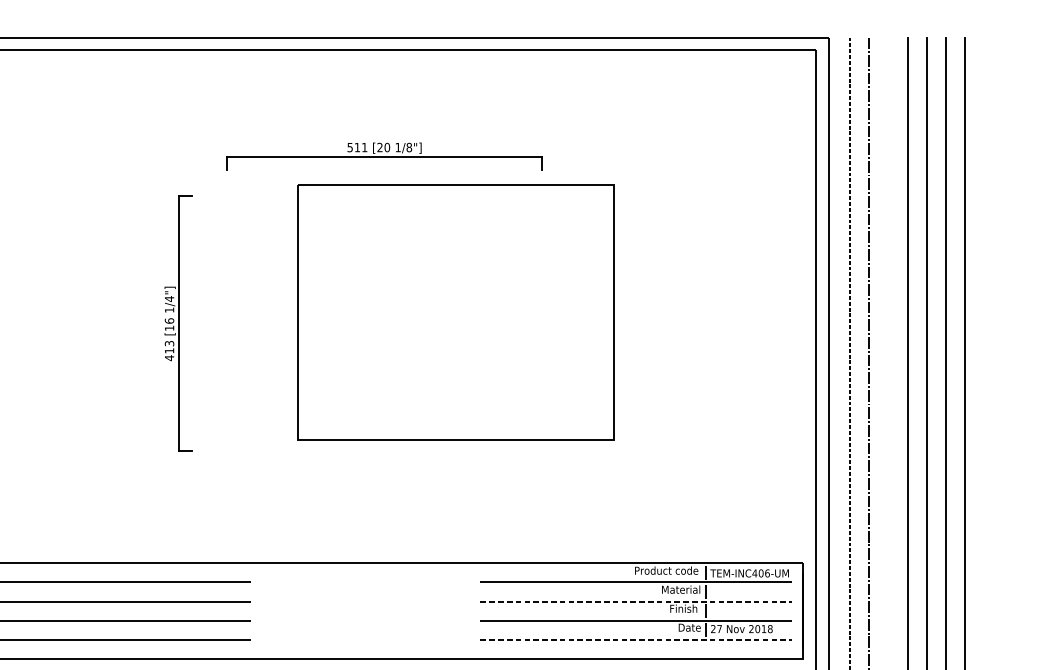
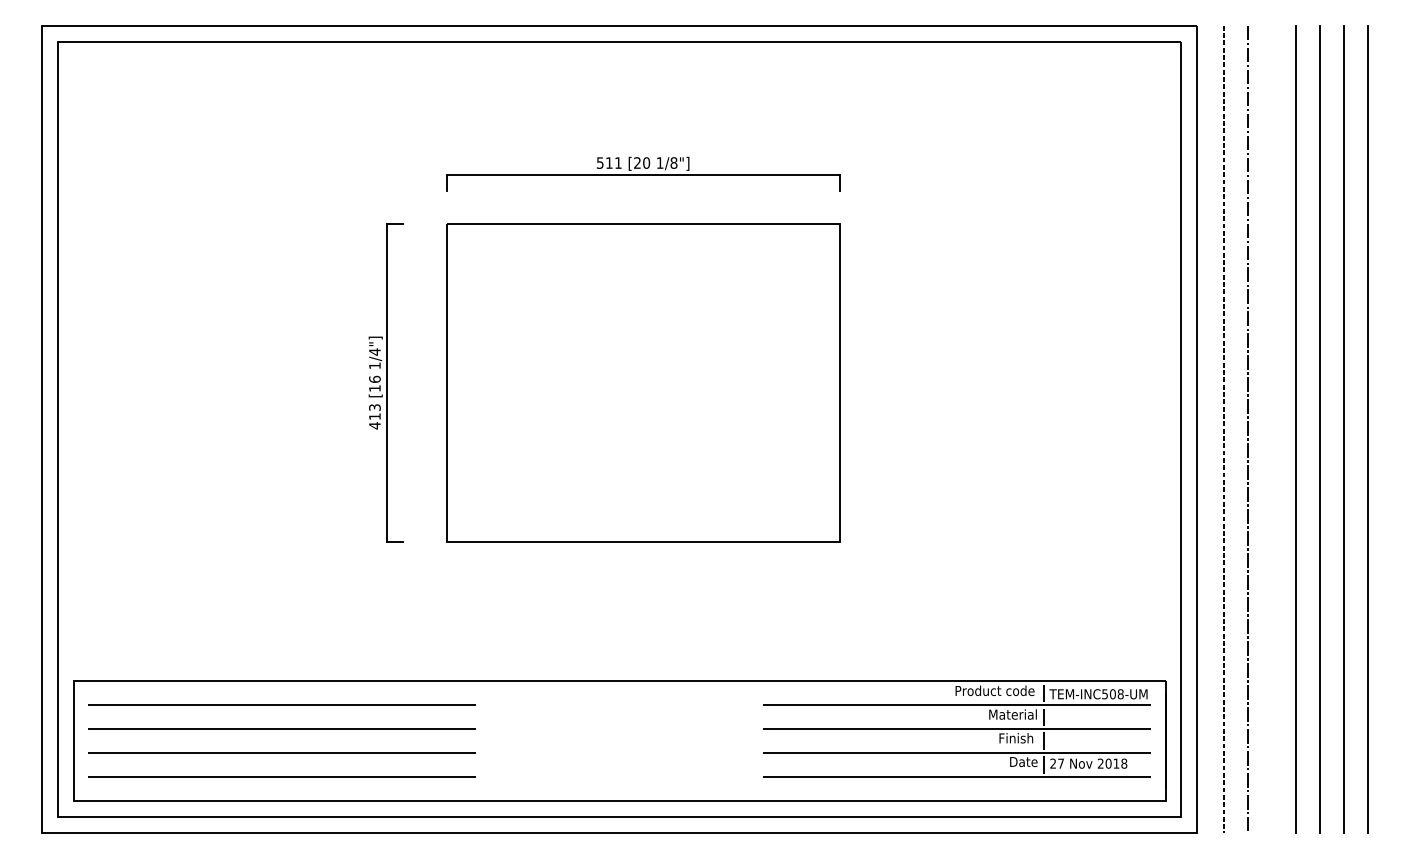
part: (456, 312) -> (643, 382), moved
text: (760, 573) -> (1112, 694), TEM-INC406-UM -> TEM-INC508-UM
line: (636, 601) -> (957, 729), dashed -> solid
line: (636, 640) -> (957, 777), dashed -> solid

